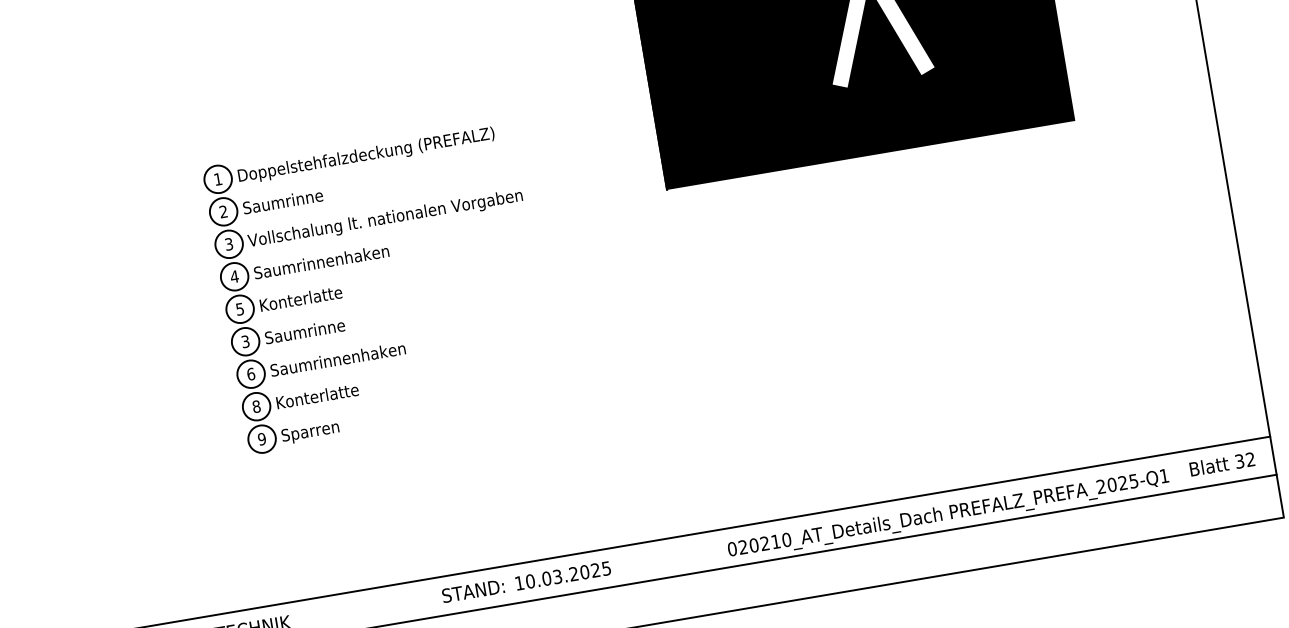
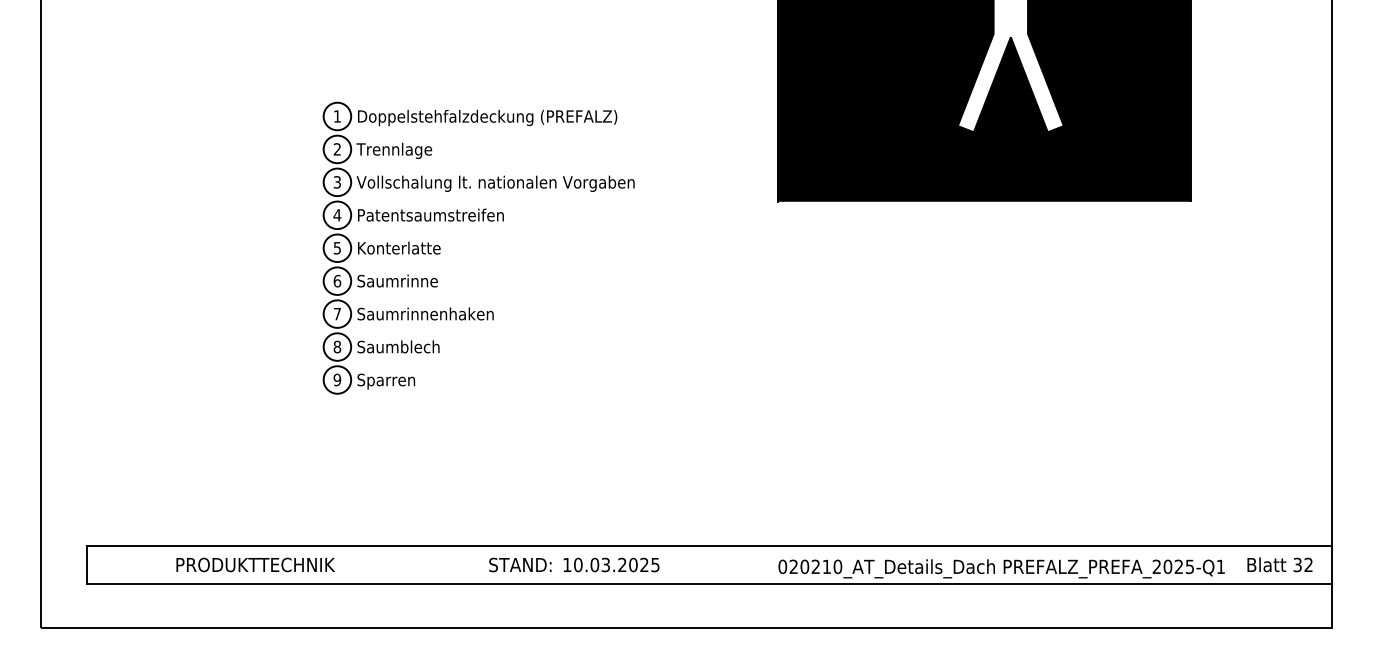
text: (282, 203) -> (396, 150), Saumrinne -> Trennlage
text: (326, 260) -> (430, 214), Saumrinnenhaken -> Patentsaumstreifen
text: (245, 341) -> (337, 280), 3 -> 6
text: (251, 373) -> (337, 313), 6 -> 7
text: (316, 395) -> (398, 346), Konterlatte -> Saumblech

